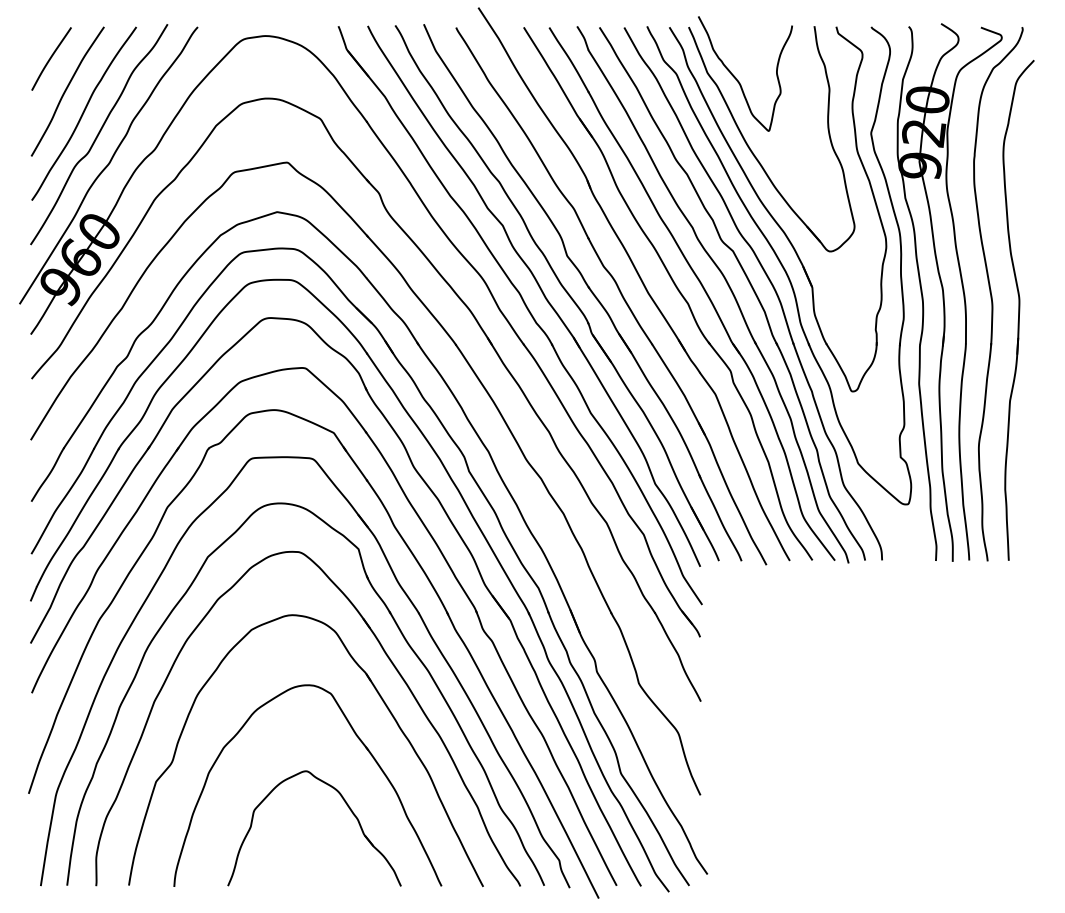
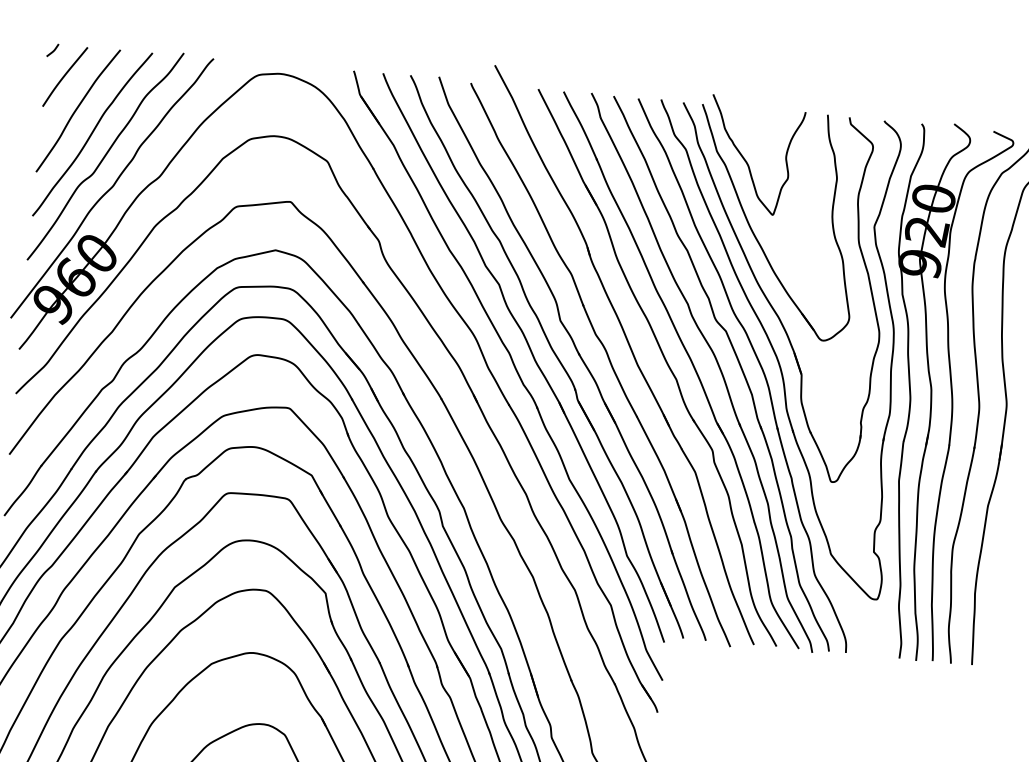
line: (37, 33) -> (53, 50), added

